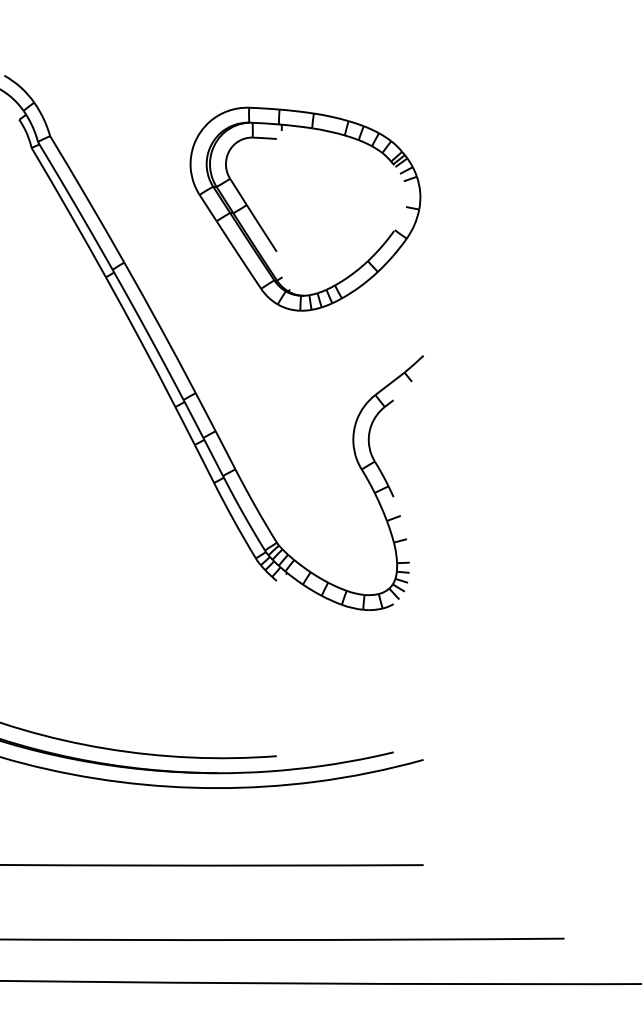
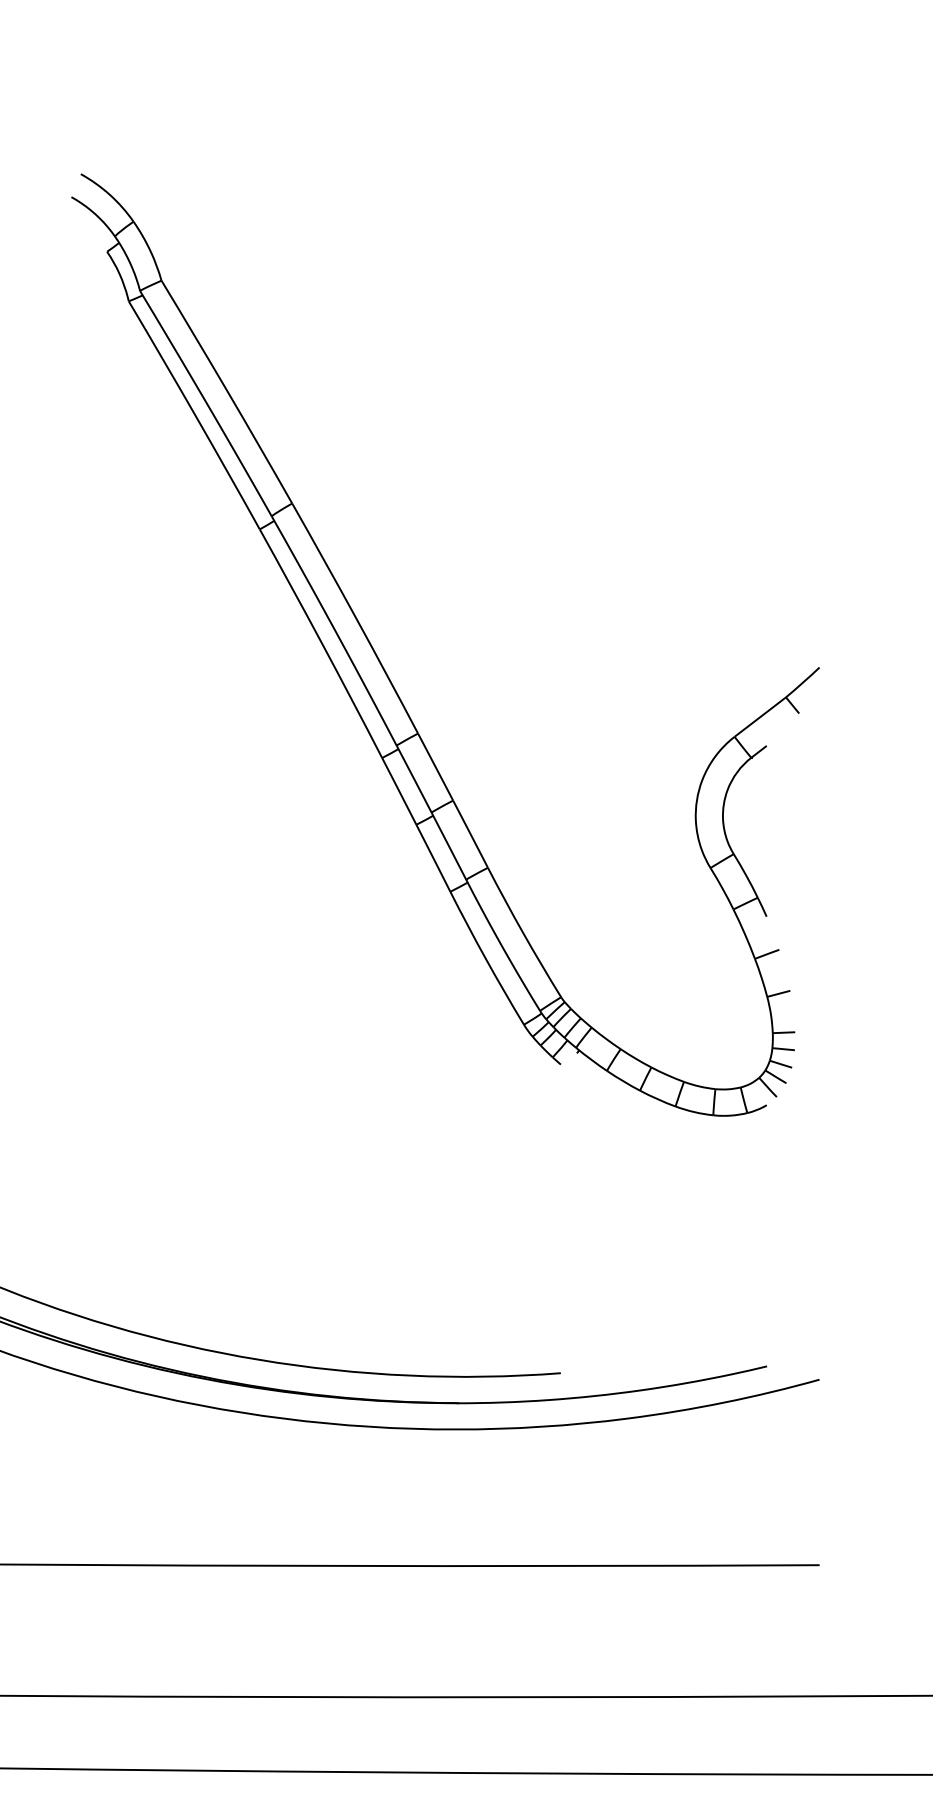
part: (305, 208) -> (611, 408), removed

